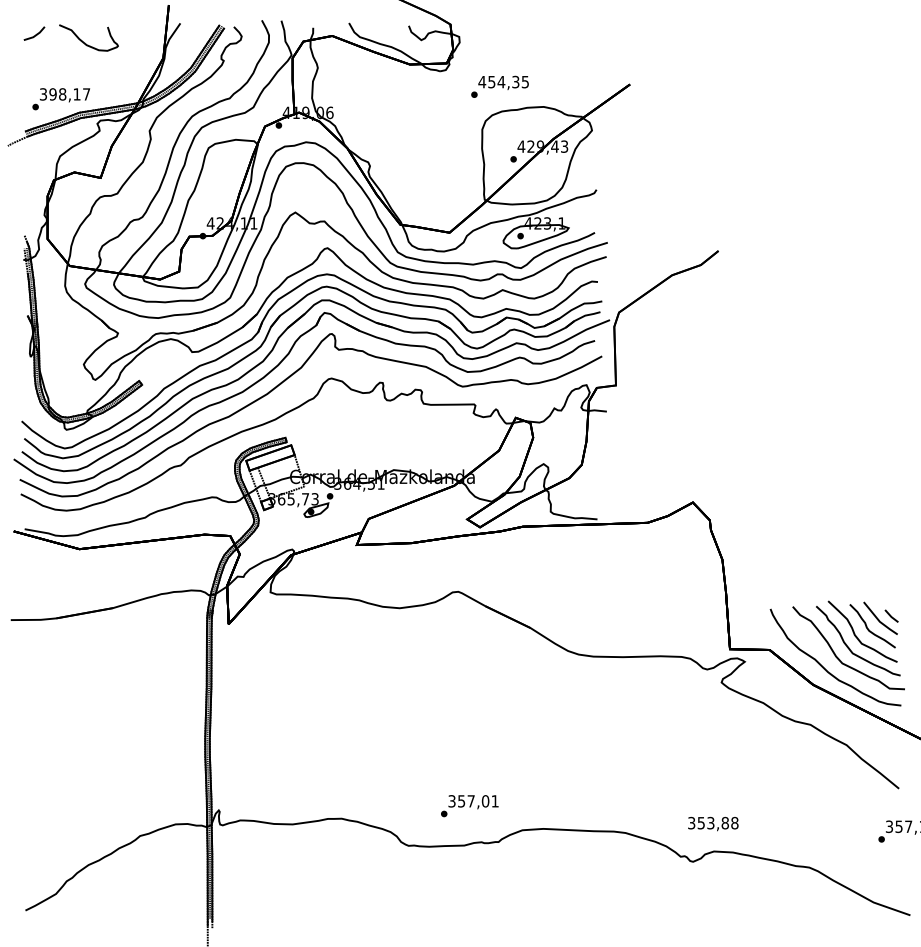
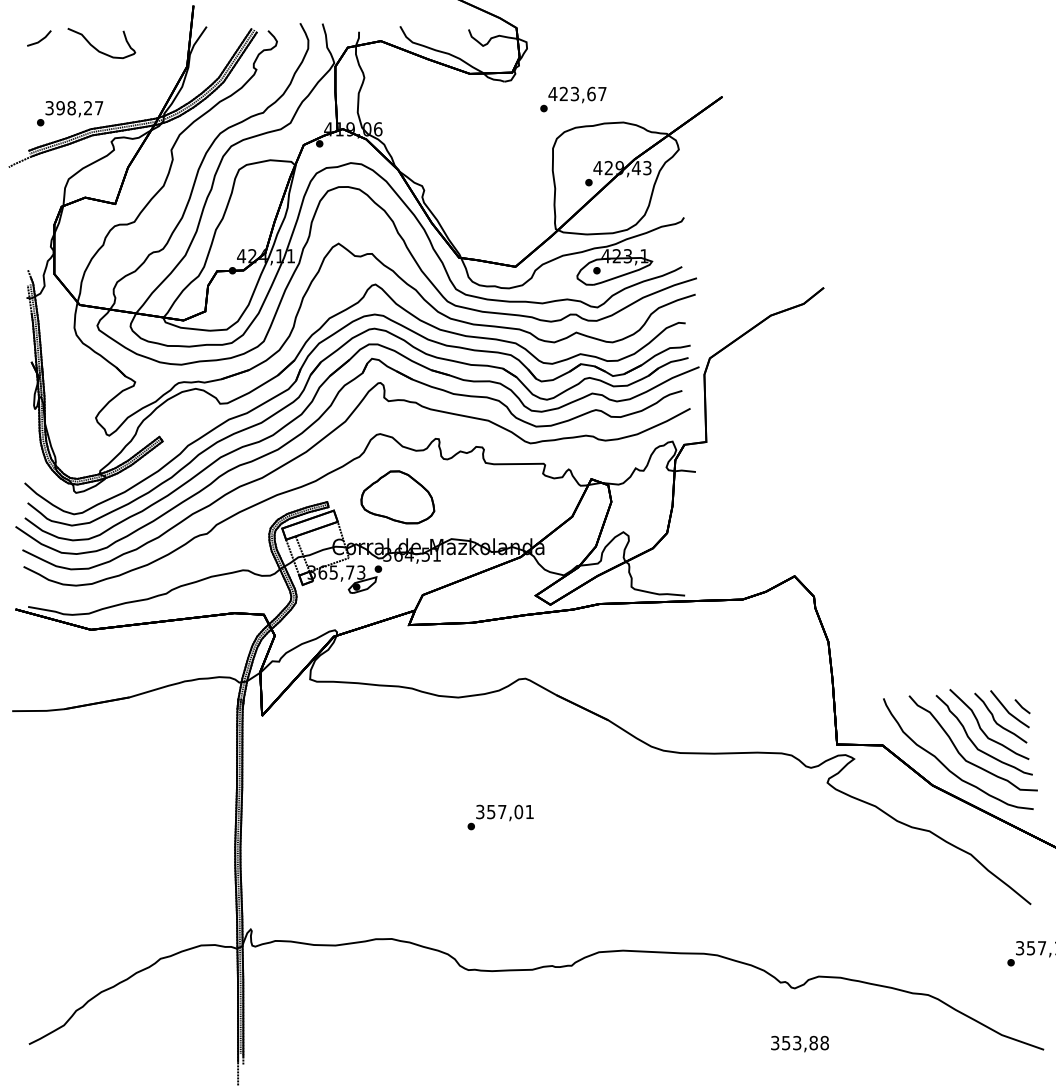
text: (508, 81) -> (582, 93), 454,35 -> 423,67
text: (77, 94) -> (88, 108), 398,17 -> 398,27
part: (346, 433) -> (397, 497), added
text: (469, 806) -> (500, 817), moved
text: (712, 823) -> (799, 1043), moved

